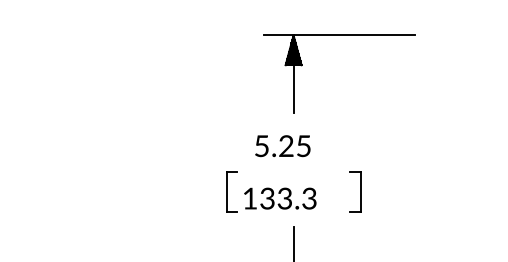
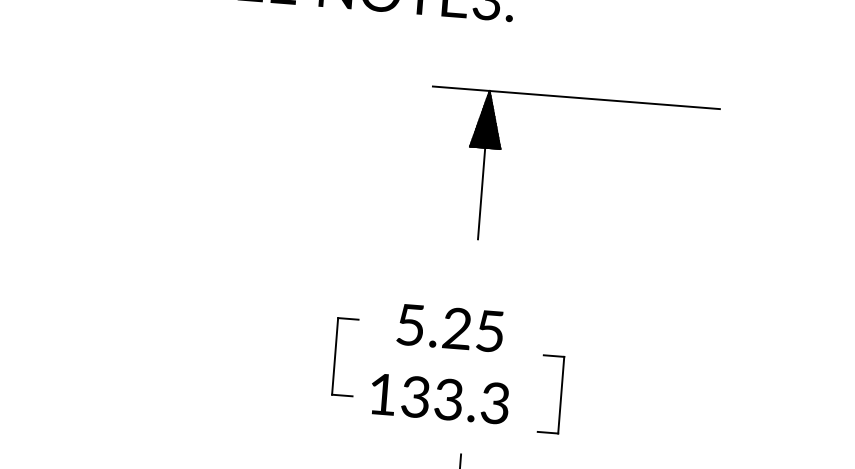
text: (282, 146) -> (449, 328), moved
part: (231, 191) -> (344, 356), moved
part: (355, 191) -> (551, 394), moved

